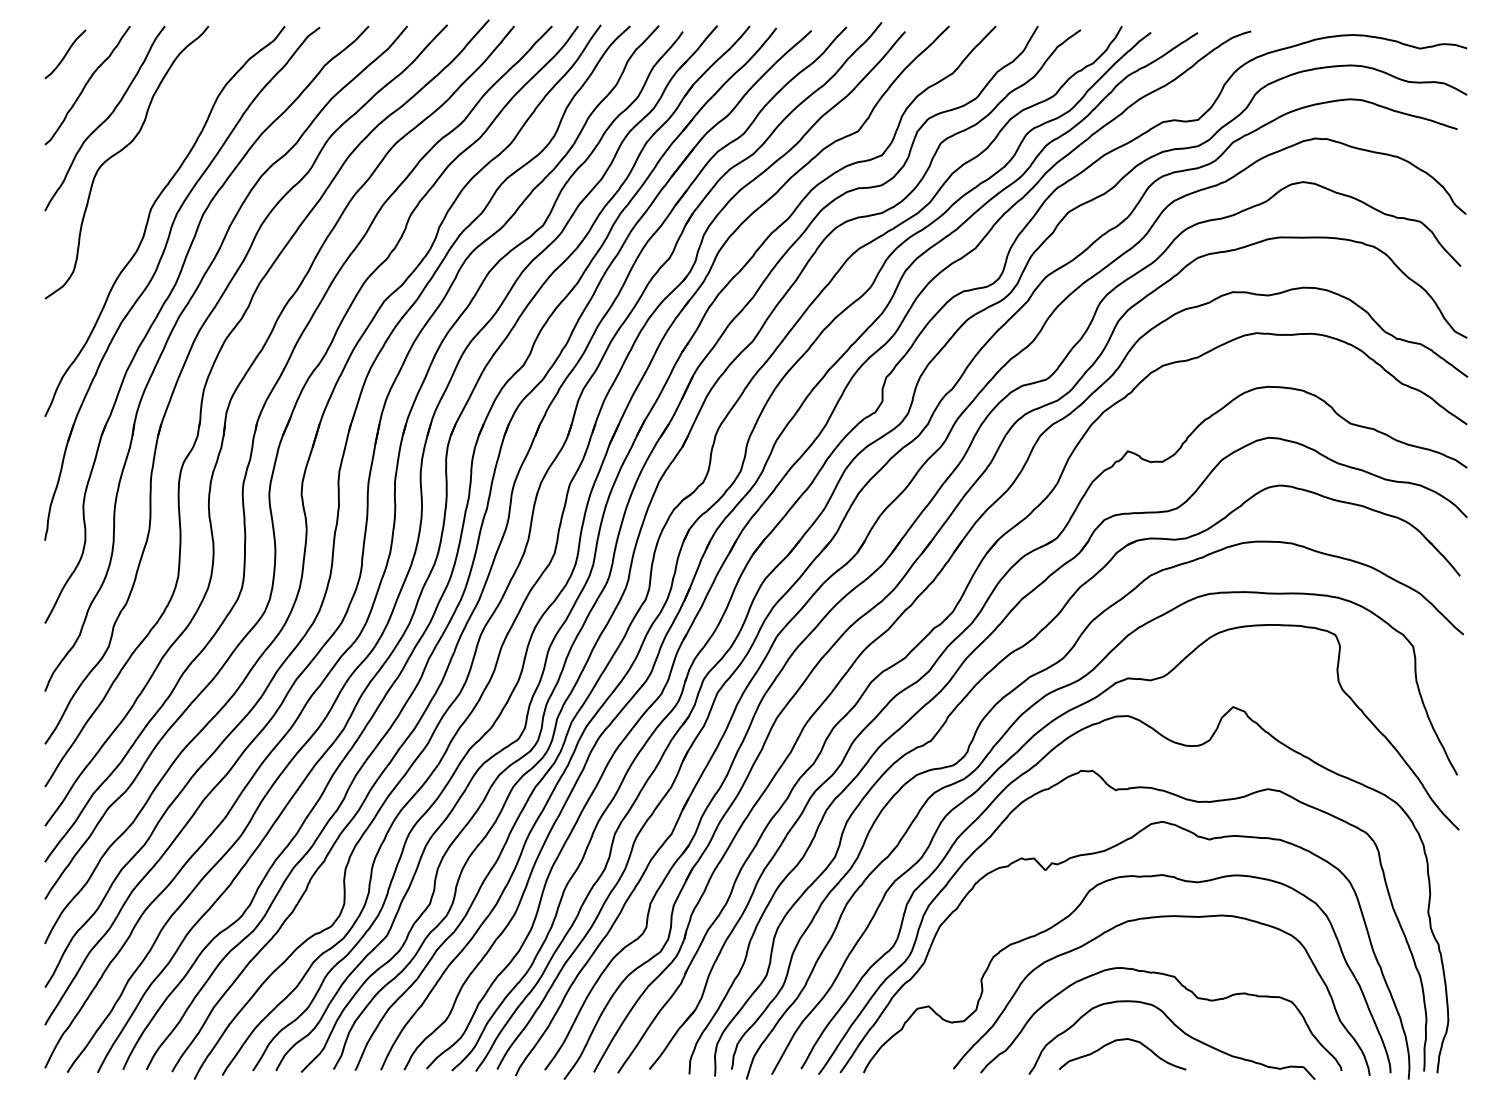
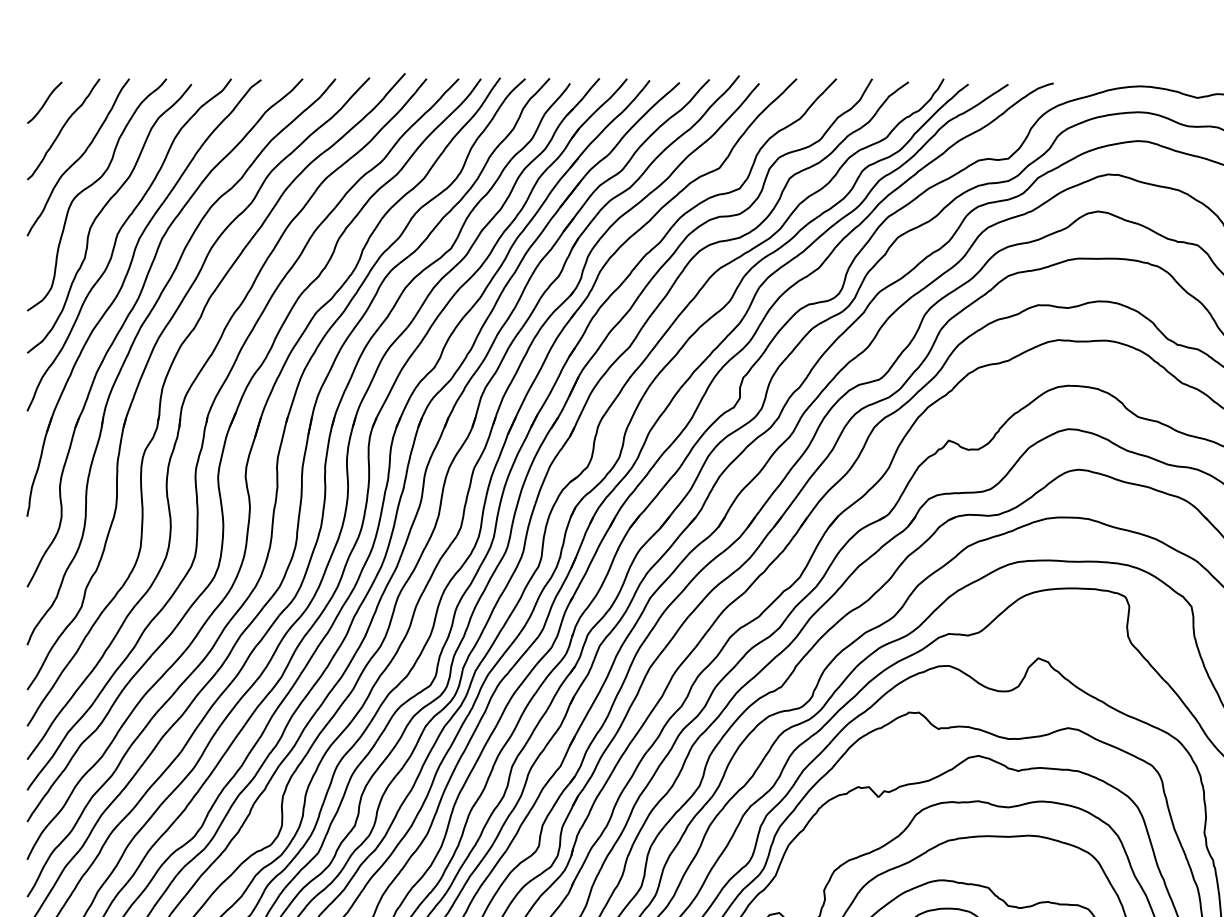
curve: (133, 181) -> (102, 211), added

